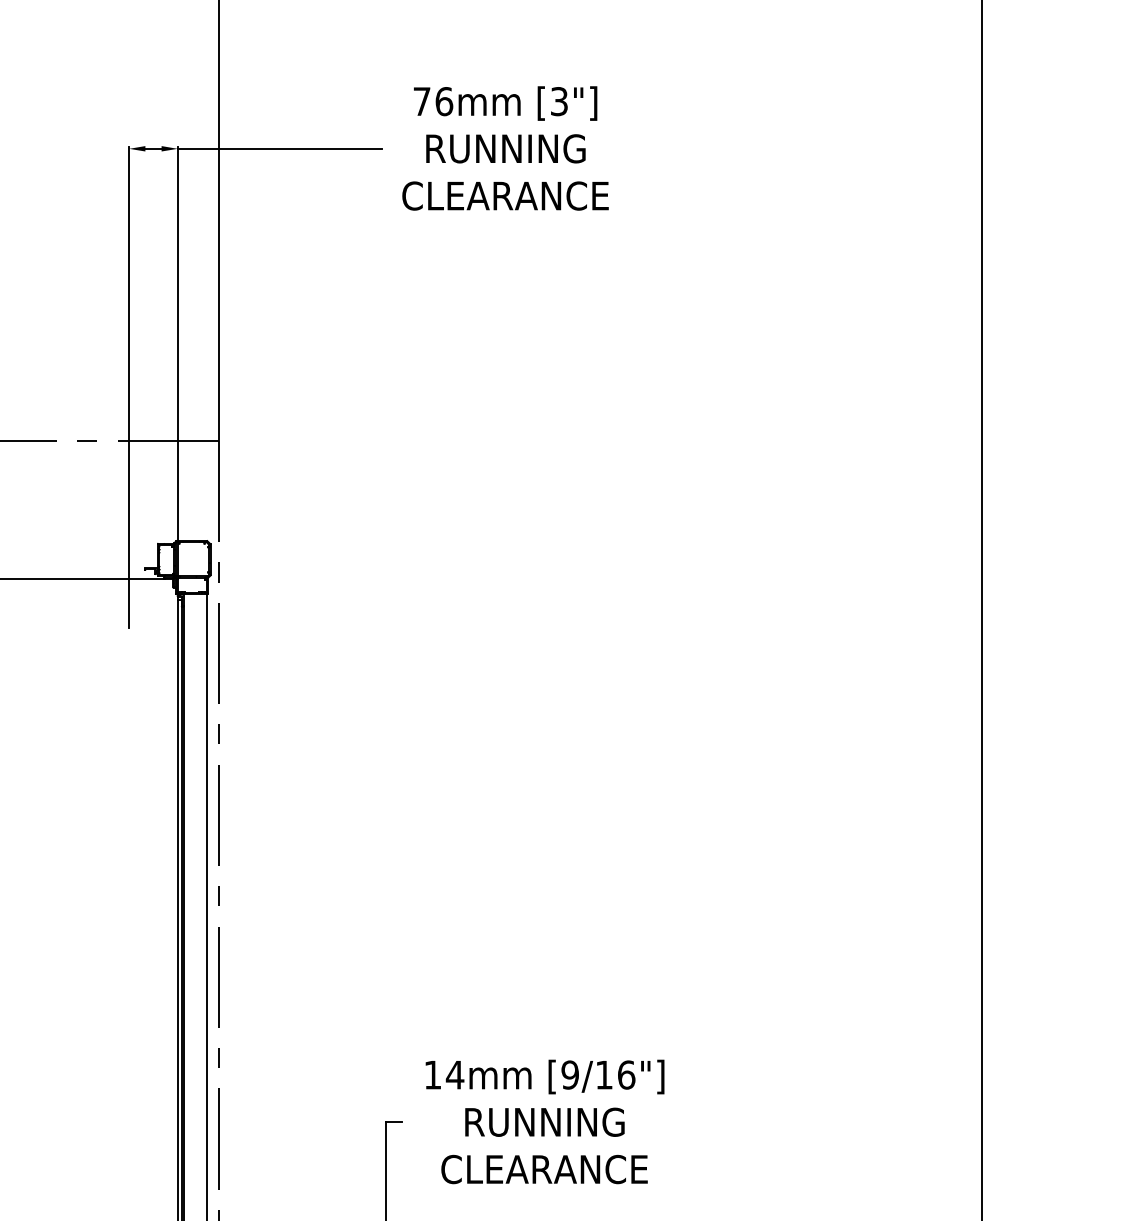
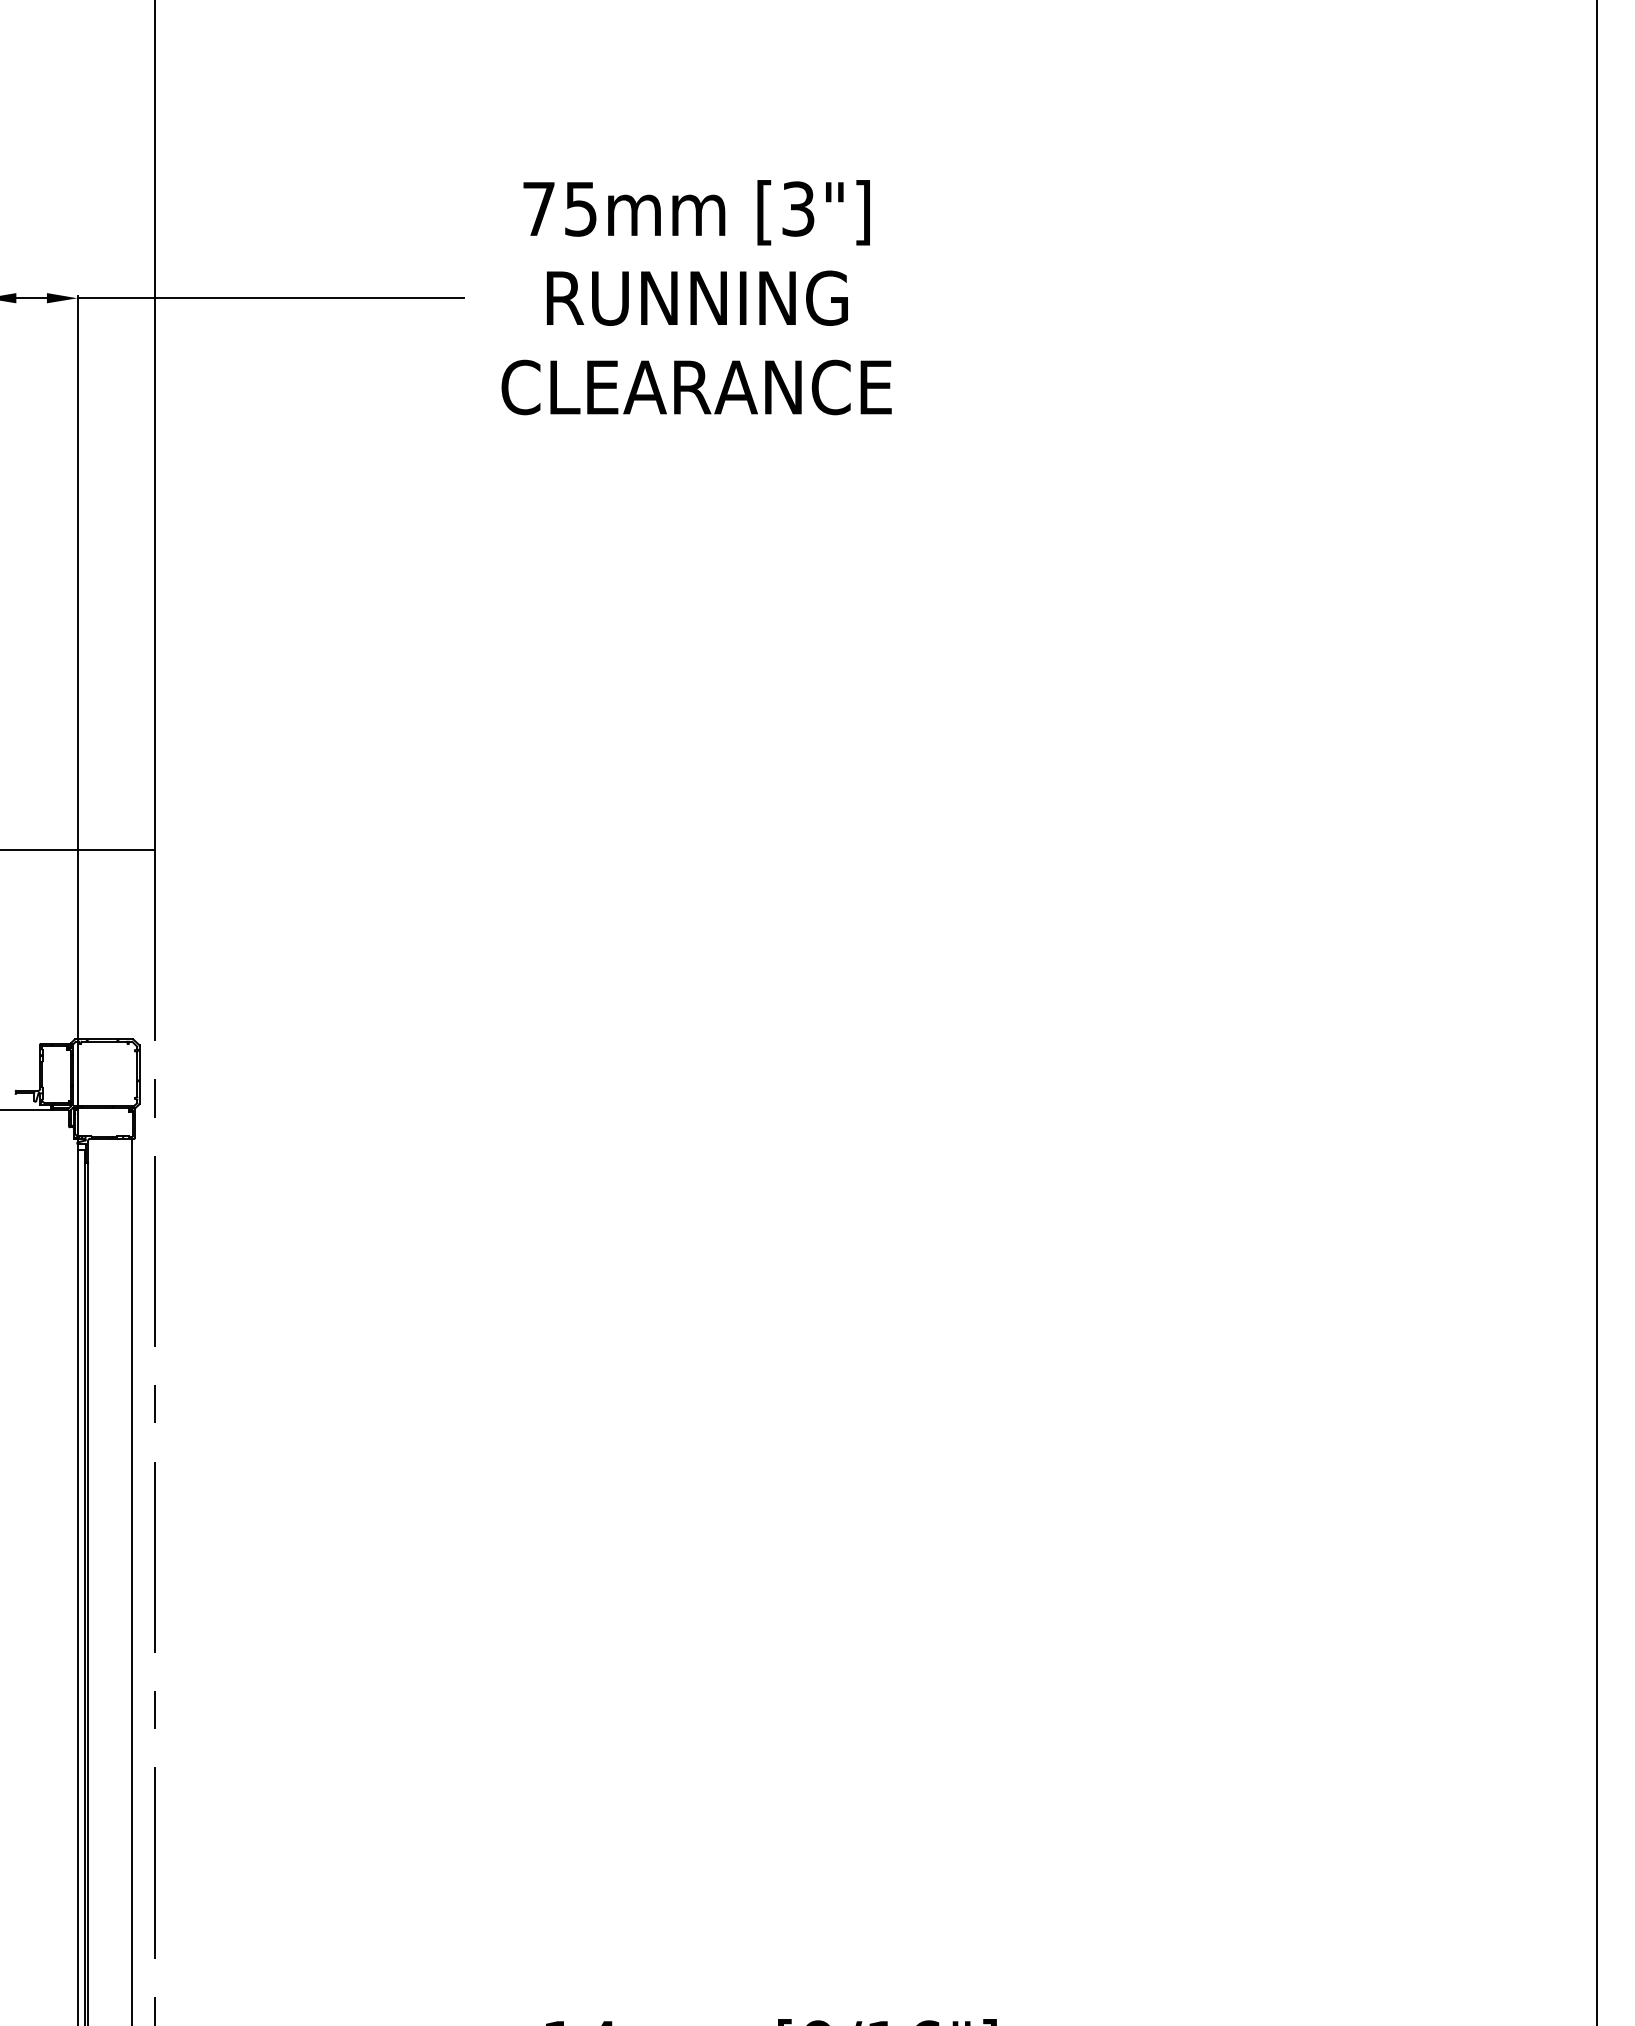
text: (444, 101) -> (581, 208), 76mm -> 75mm

